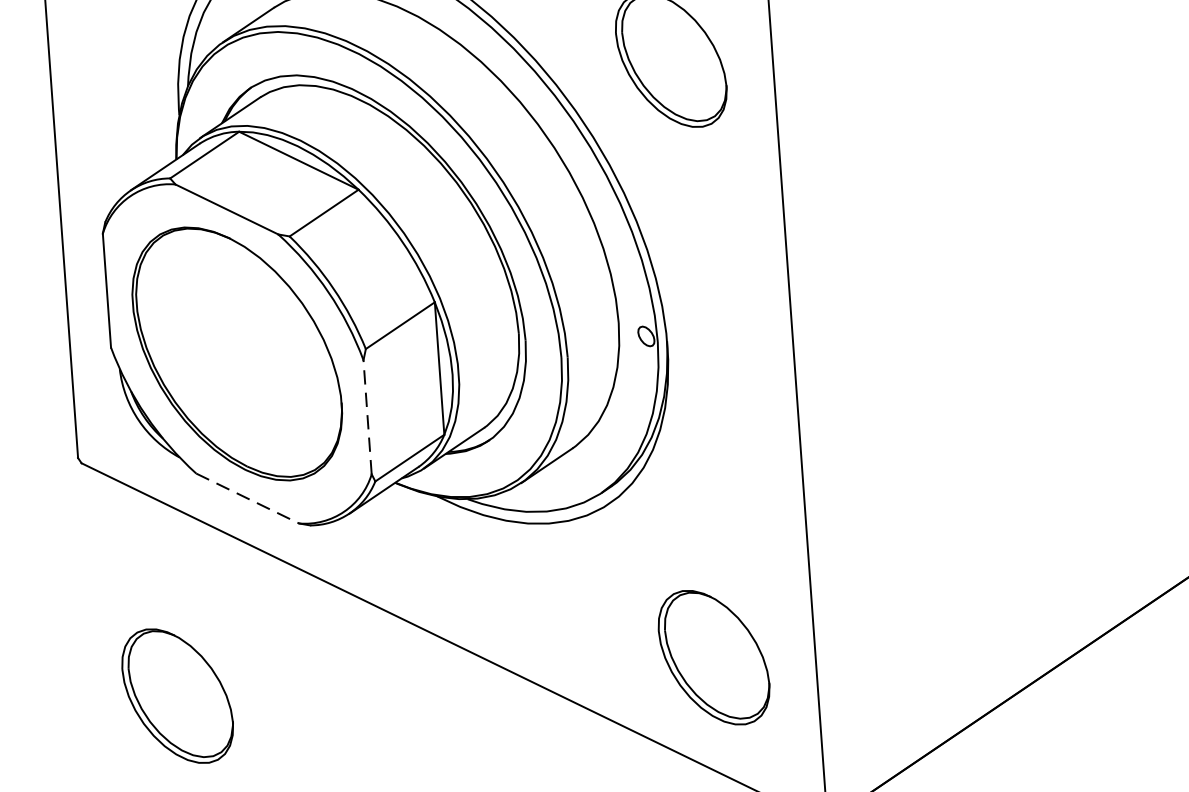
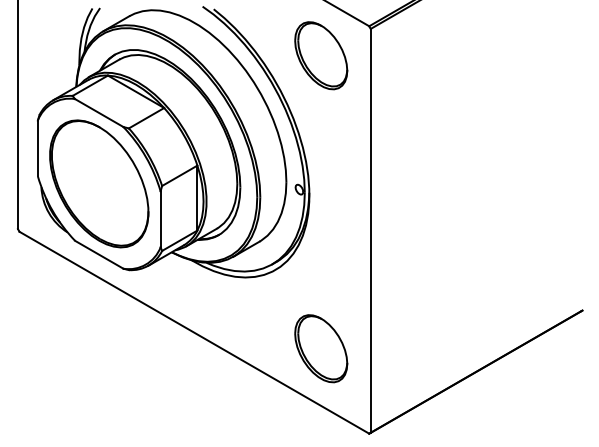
line: (367, 417) -> (160, 219), dashed -> solid
line: (248, 497) -> (99, 254), dashed -> solid
part: (178, 695) -> (58, 348), removed

